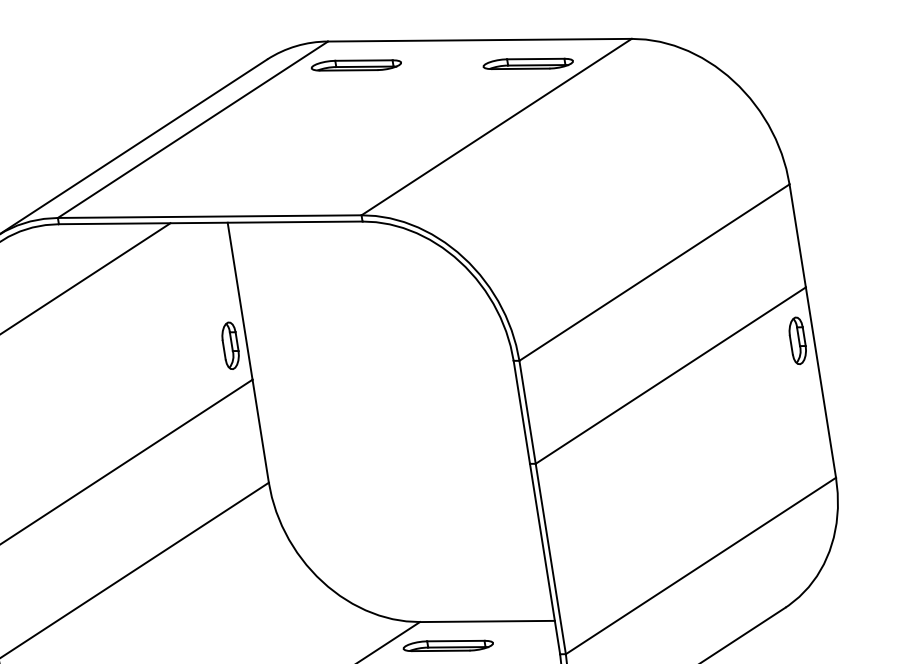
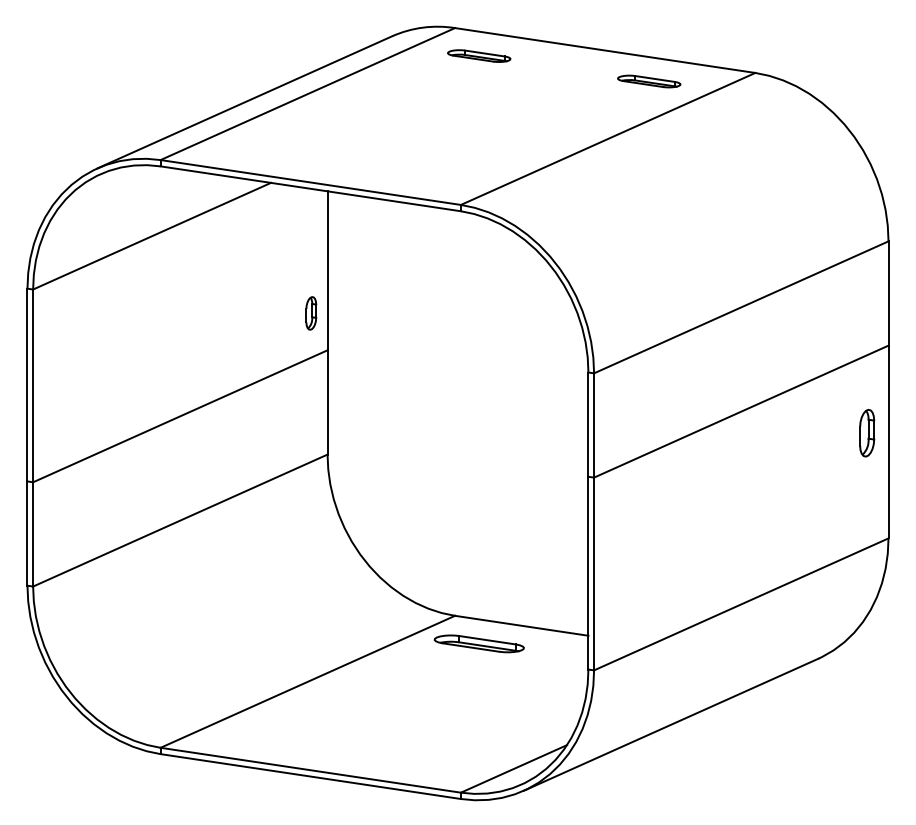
part: (355, 64) -> (478, 55), size x0.7
part: (527, 64) -> (648, 81), size x0.7
part: (798, 340) -> (867, 432), moved
part: (230, 345) -> (311, 313), size x0.7

